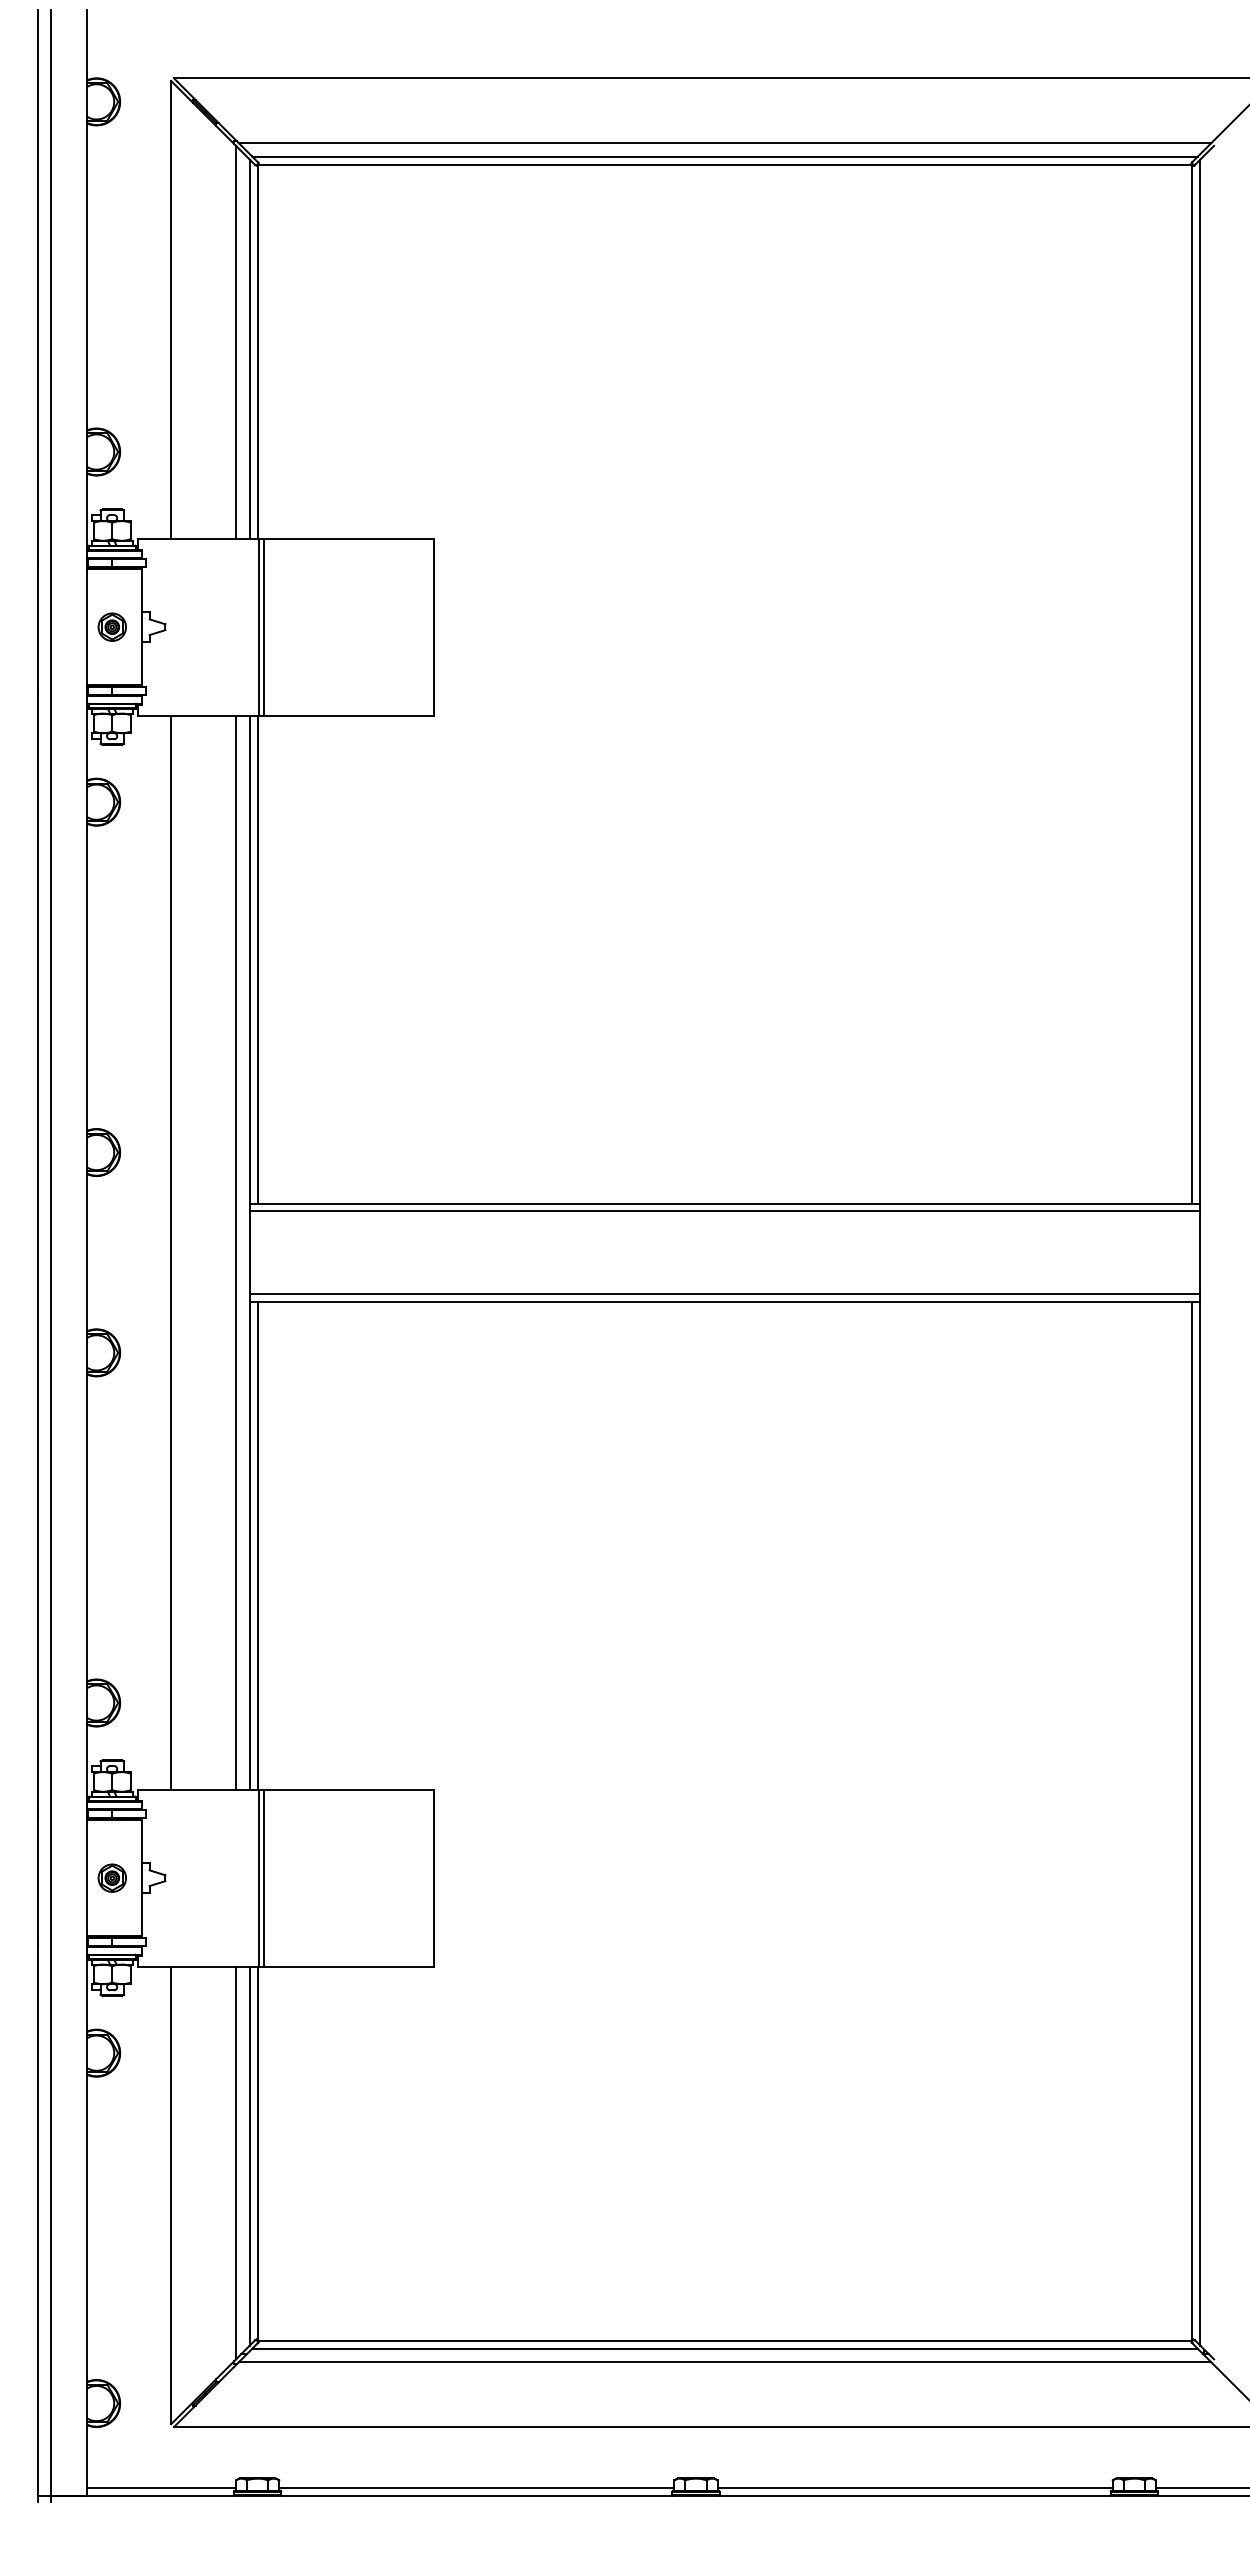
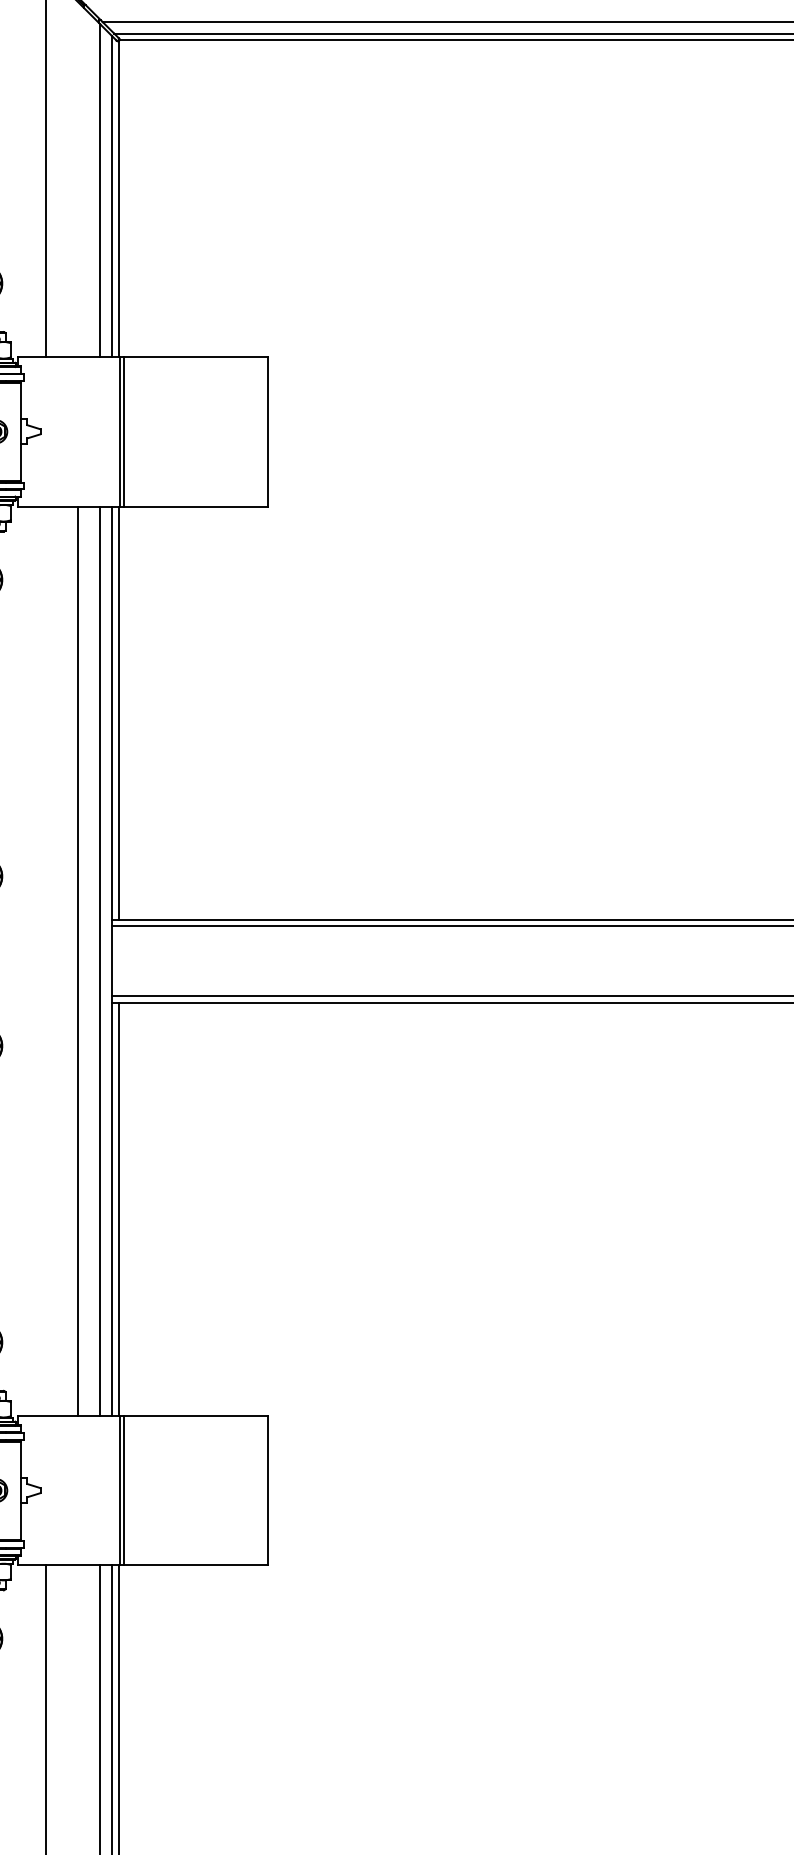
line: (171, 1252) -> (77, 961), moved

